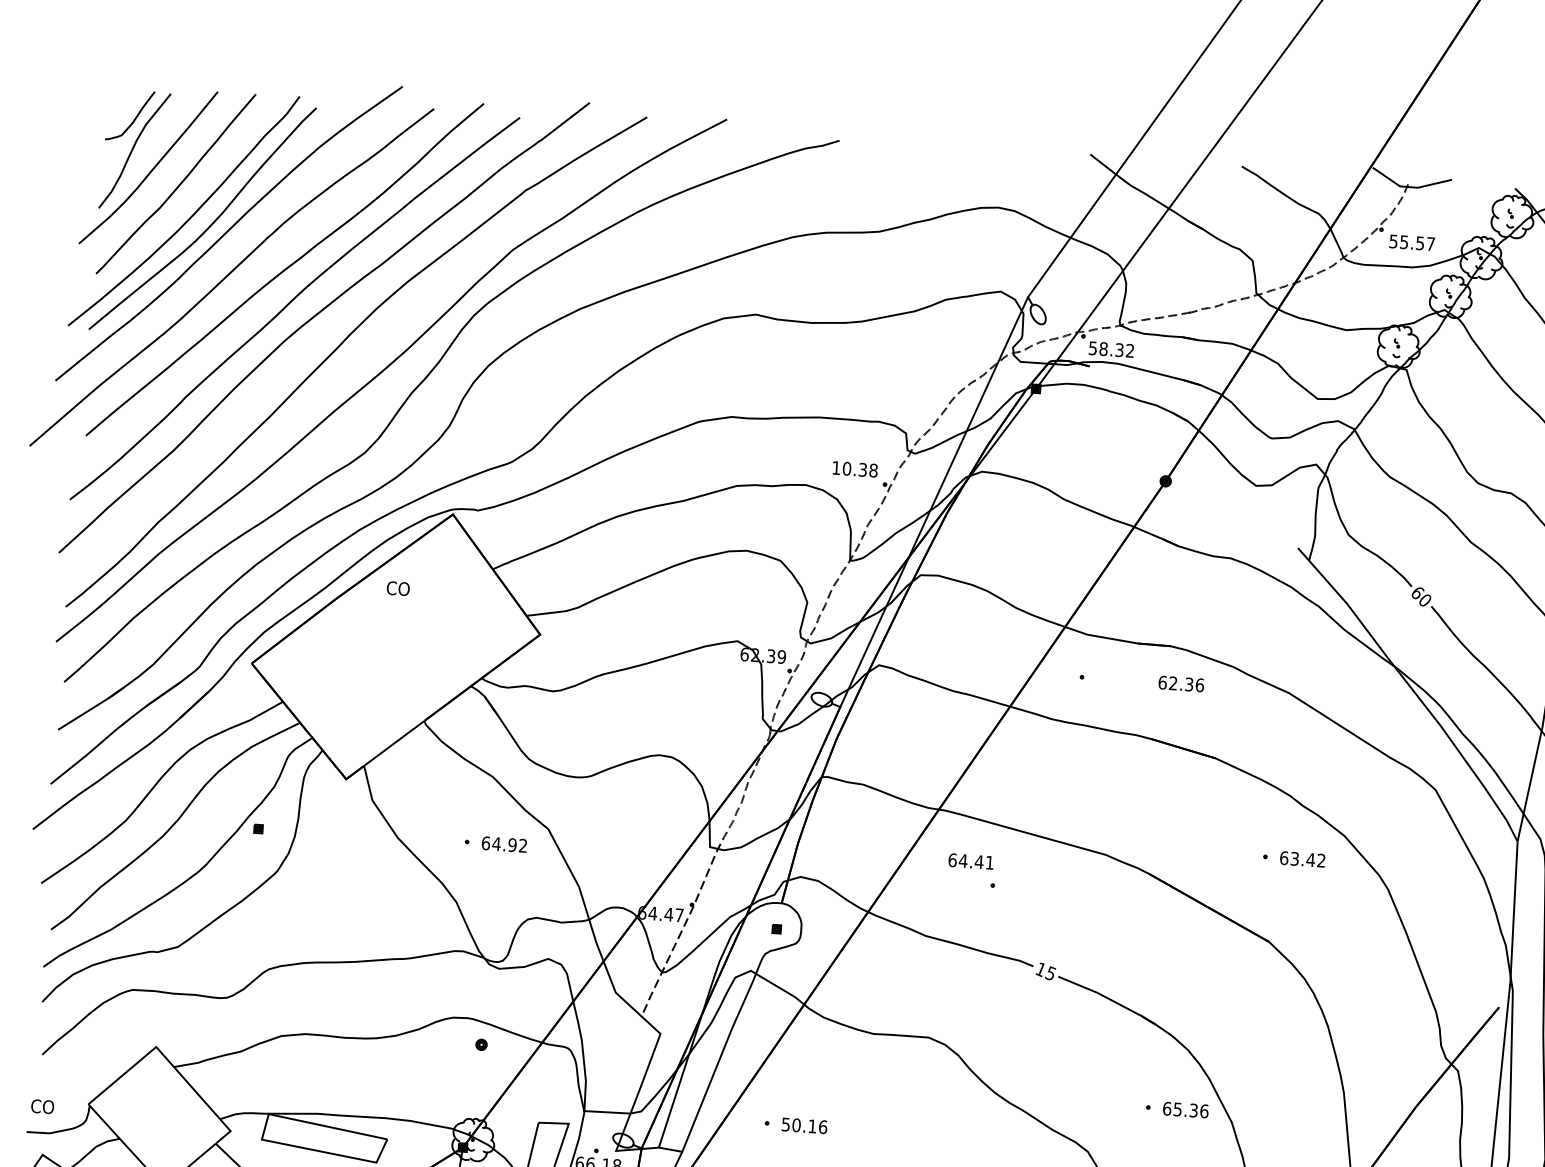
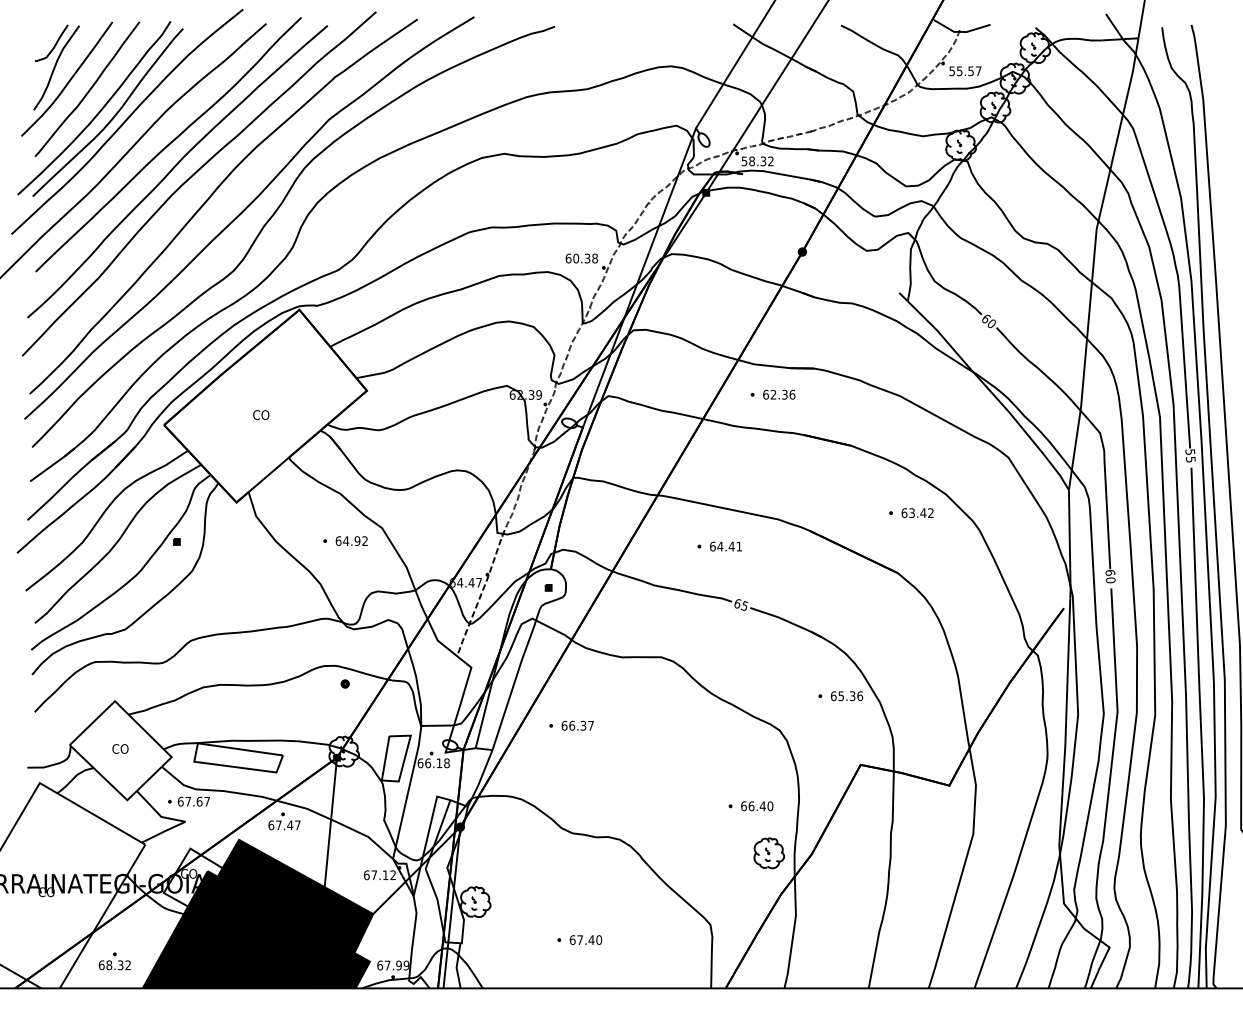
text: (836, 467) -> (568, 258), 10.38 -> 60.38
text: (398, 587) -> (261, 414), moved
text: (1181, 683) -> (779, 394), moved
text: (970, 861) -> (725, 546), moved
text: (1040, 969) -> (737, 603), 15 -> 65
text: (42, 1106) -> (120, 748), moved
text: (804, 1125) -> (577, 725), 50.16 -> 66.37

